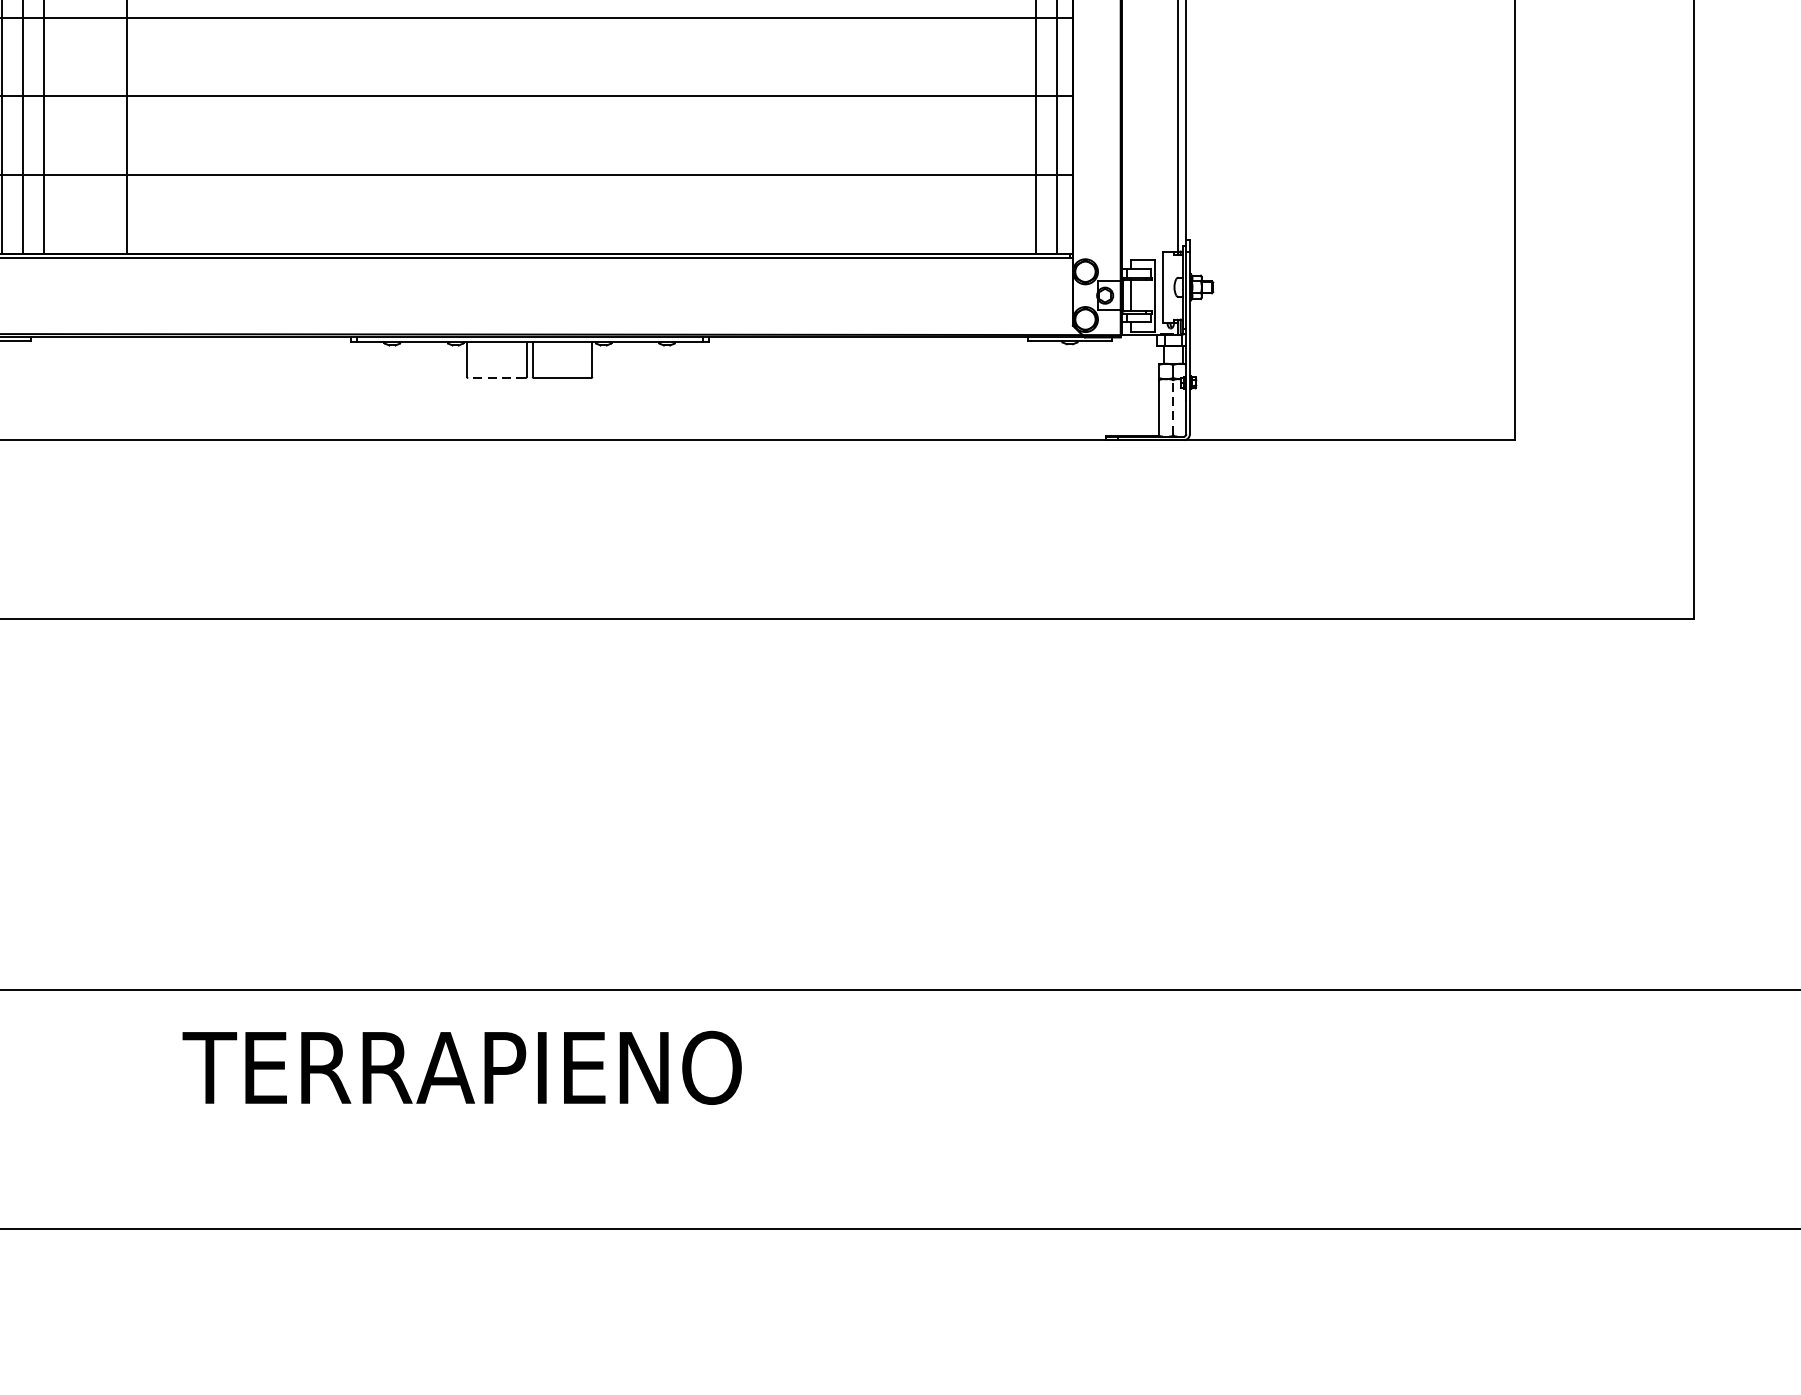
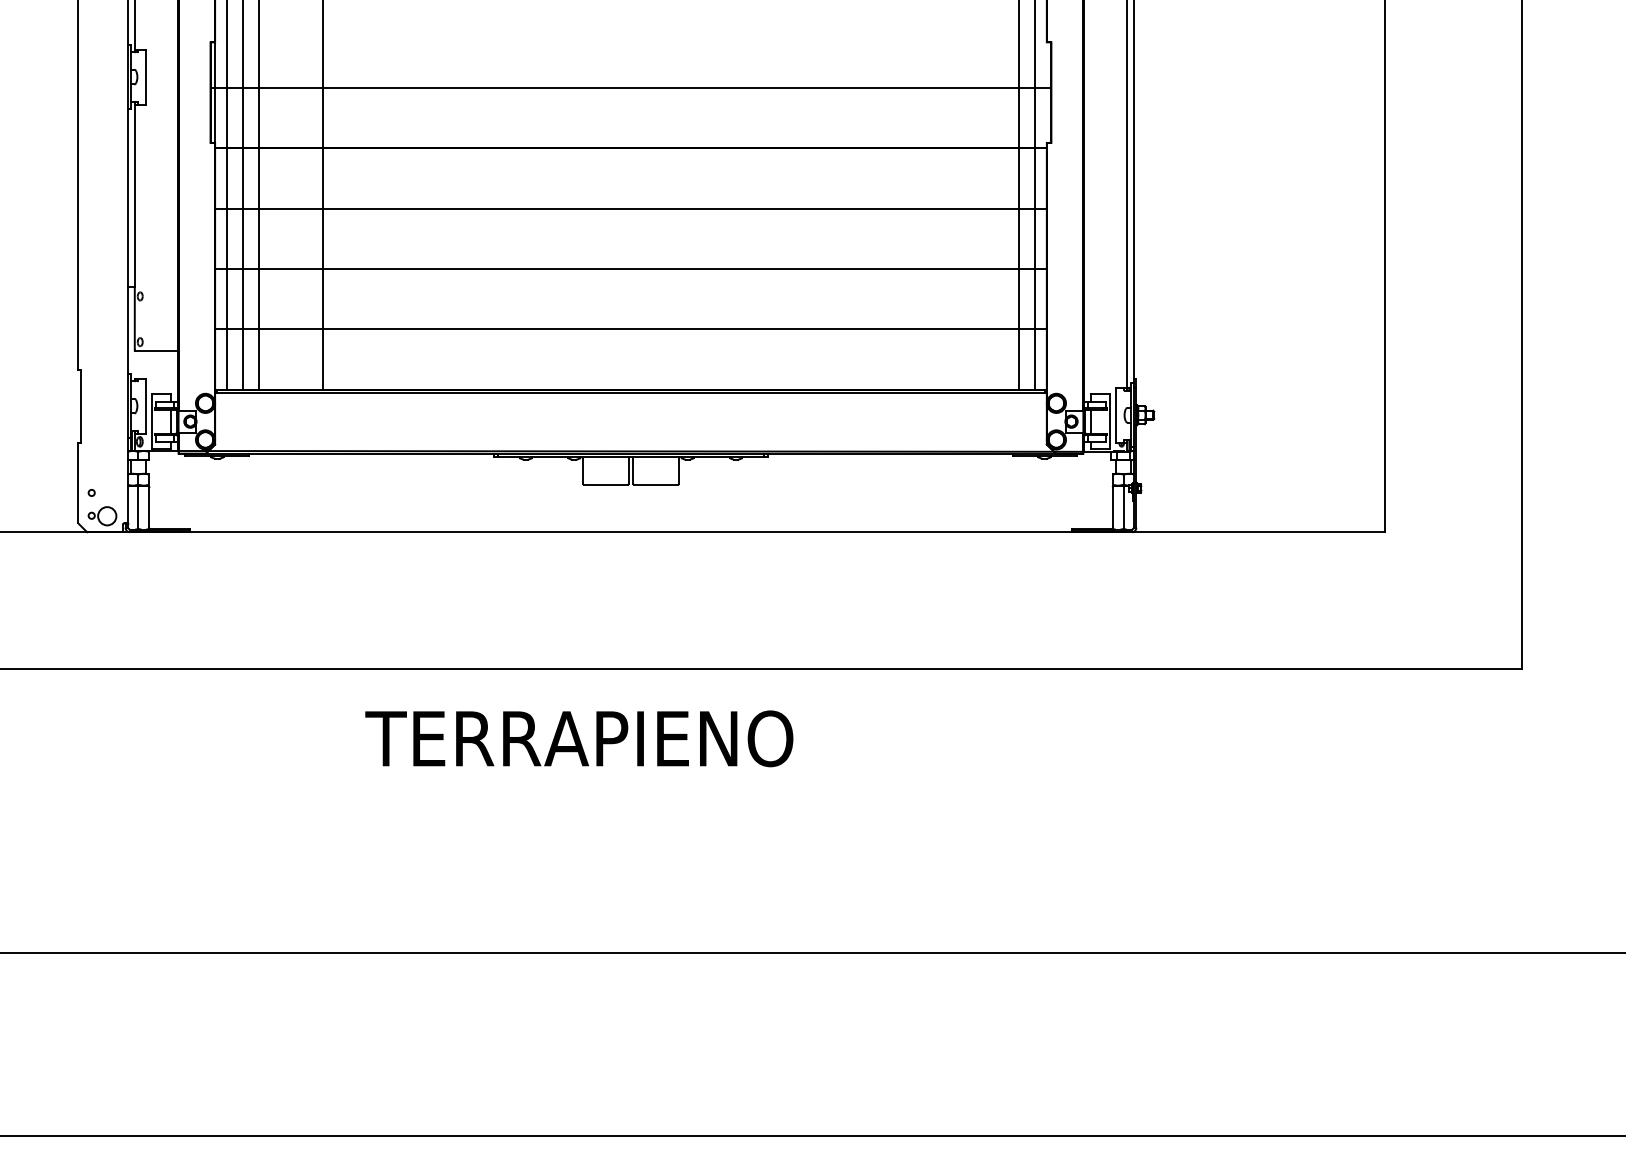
line: (496, 377) -> (605, 484), dashed -> solid
line: (1173, 407) -> (1123, 507), dashed -> solid
text: (462, 1067) -> (579, 738), moved

